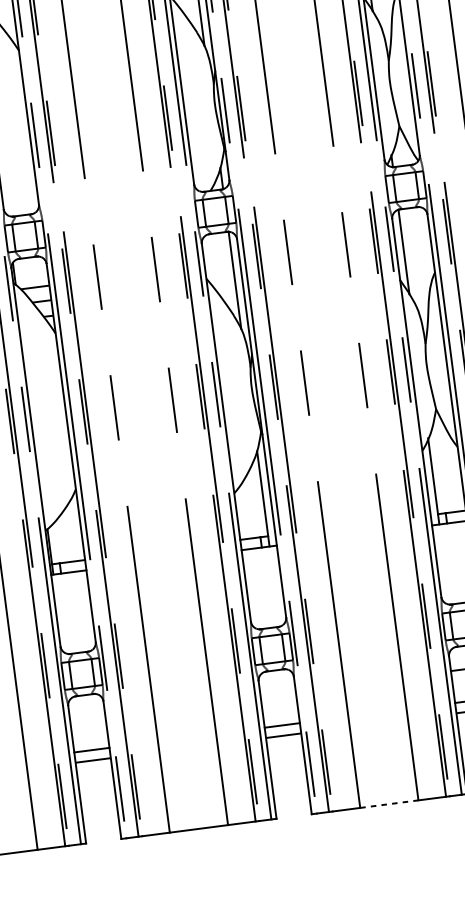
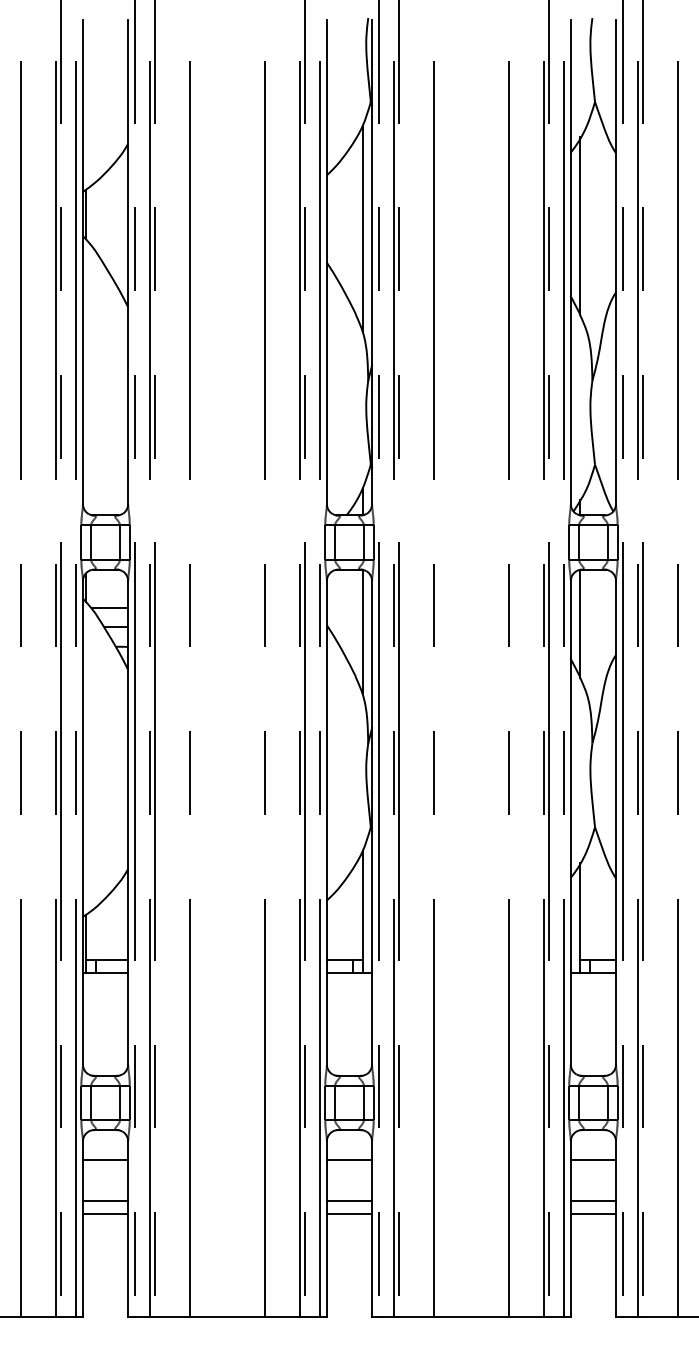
line: (278, 693) -> (349, 1159), added
line: (87, 718) -> (105, 1159), added
line: (389, 804) -> (471, 1317), dashed -> solid

